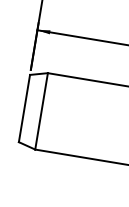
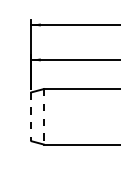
line: (24, 109) -> (31, 117), solid -> dashed
line: (41, 110) -> (43, 116), solid -> dashed

